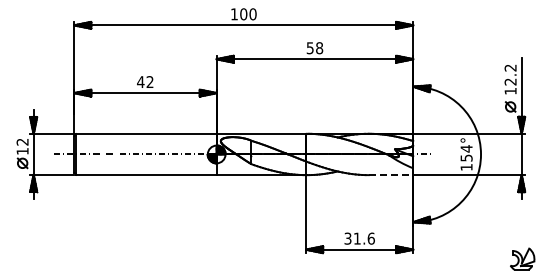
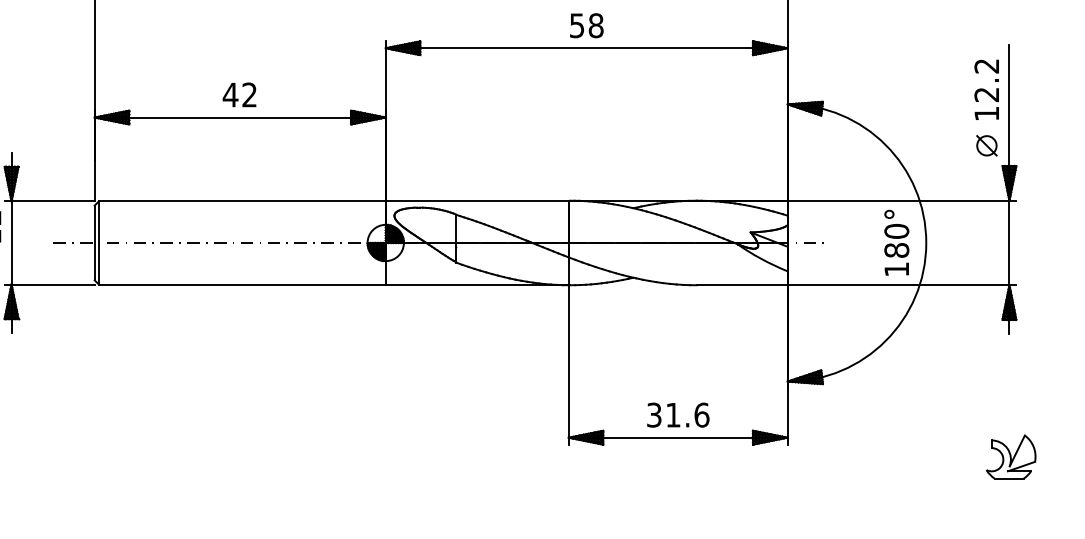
text: (466, 153) -> (896, 240), 154° -> 180°
line: (391, 175) -> (743, 285), dashed -> solid

